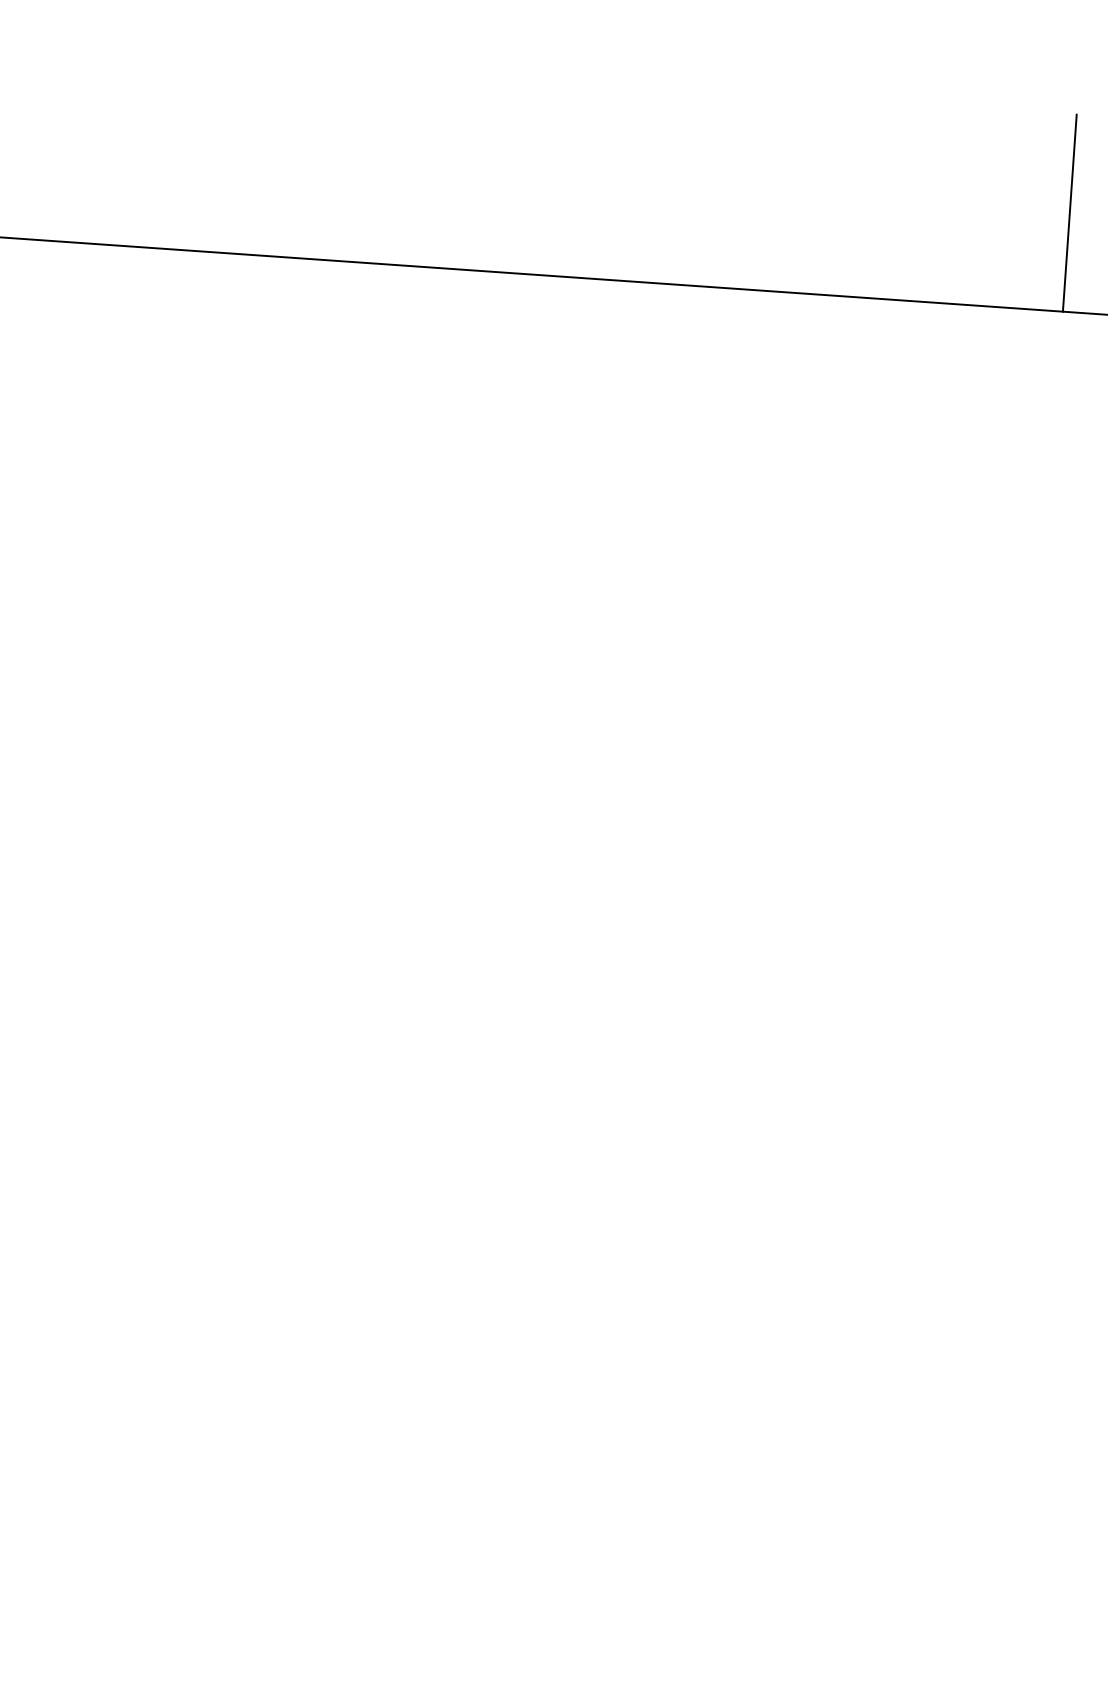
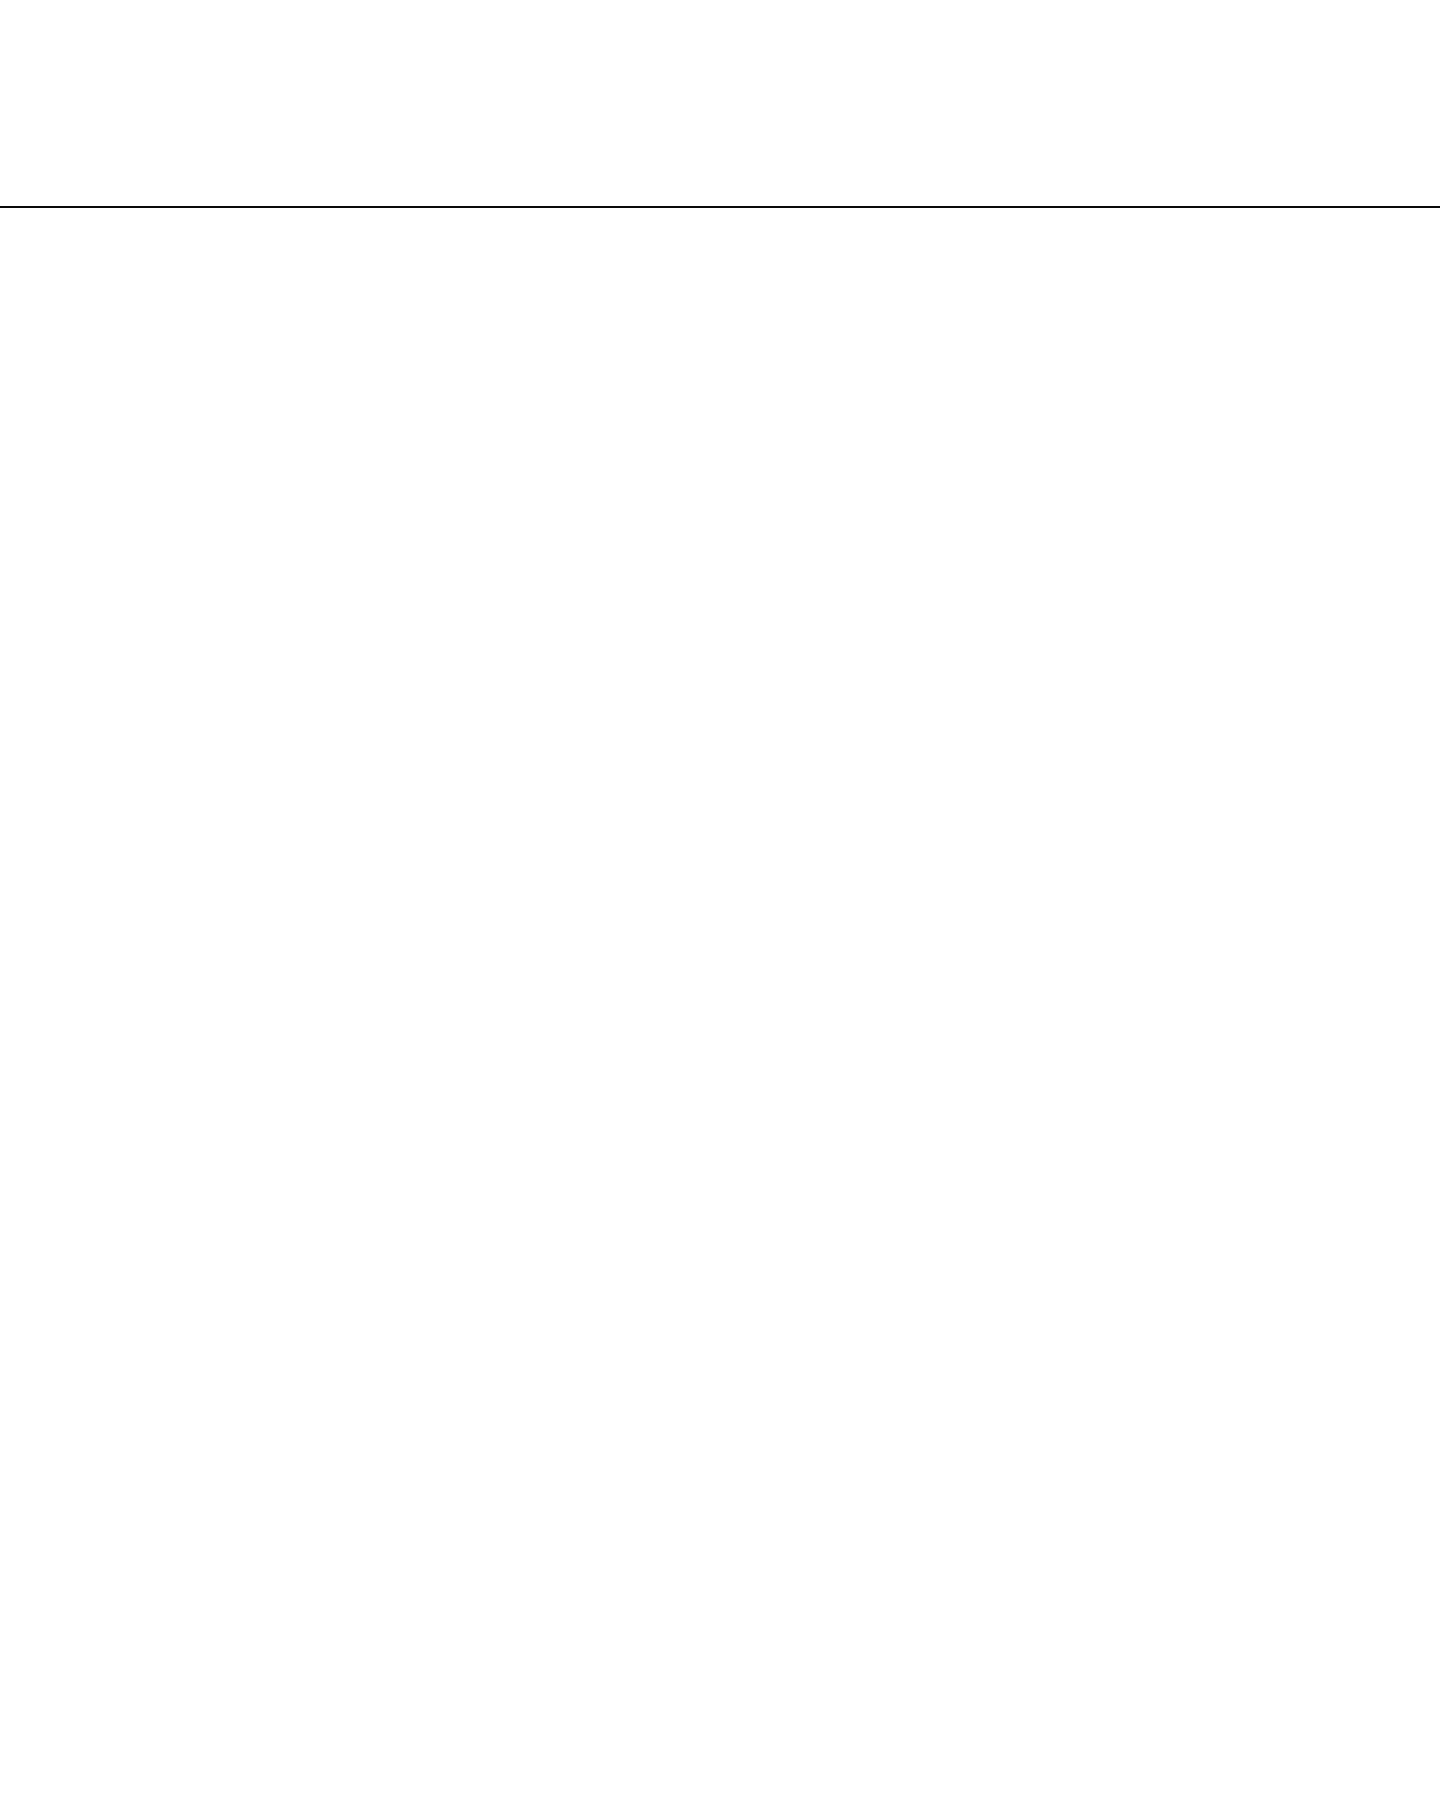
line: (1069, 212) -> (1352, 110), removed

